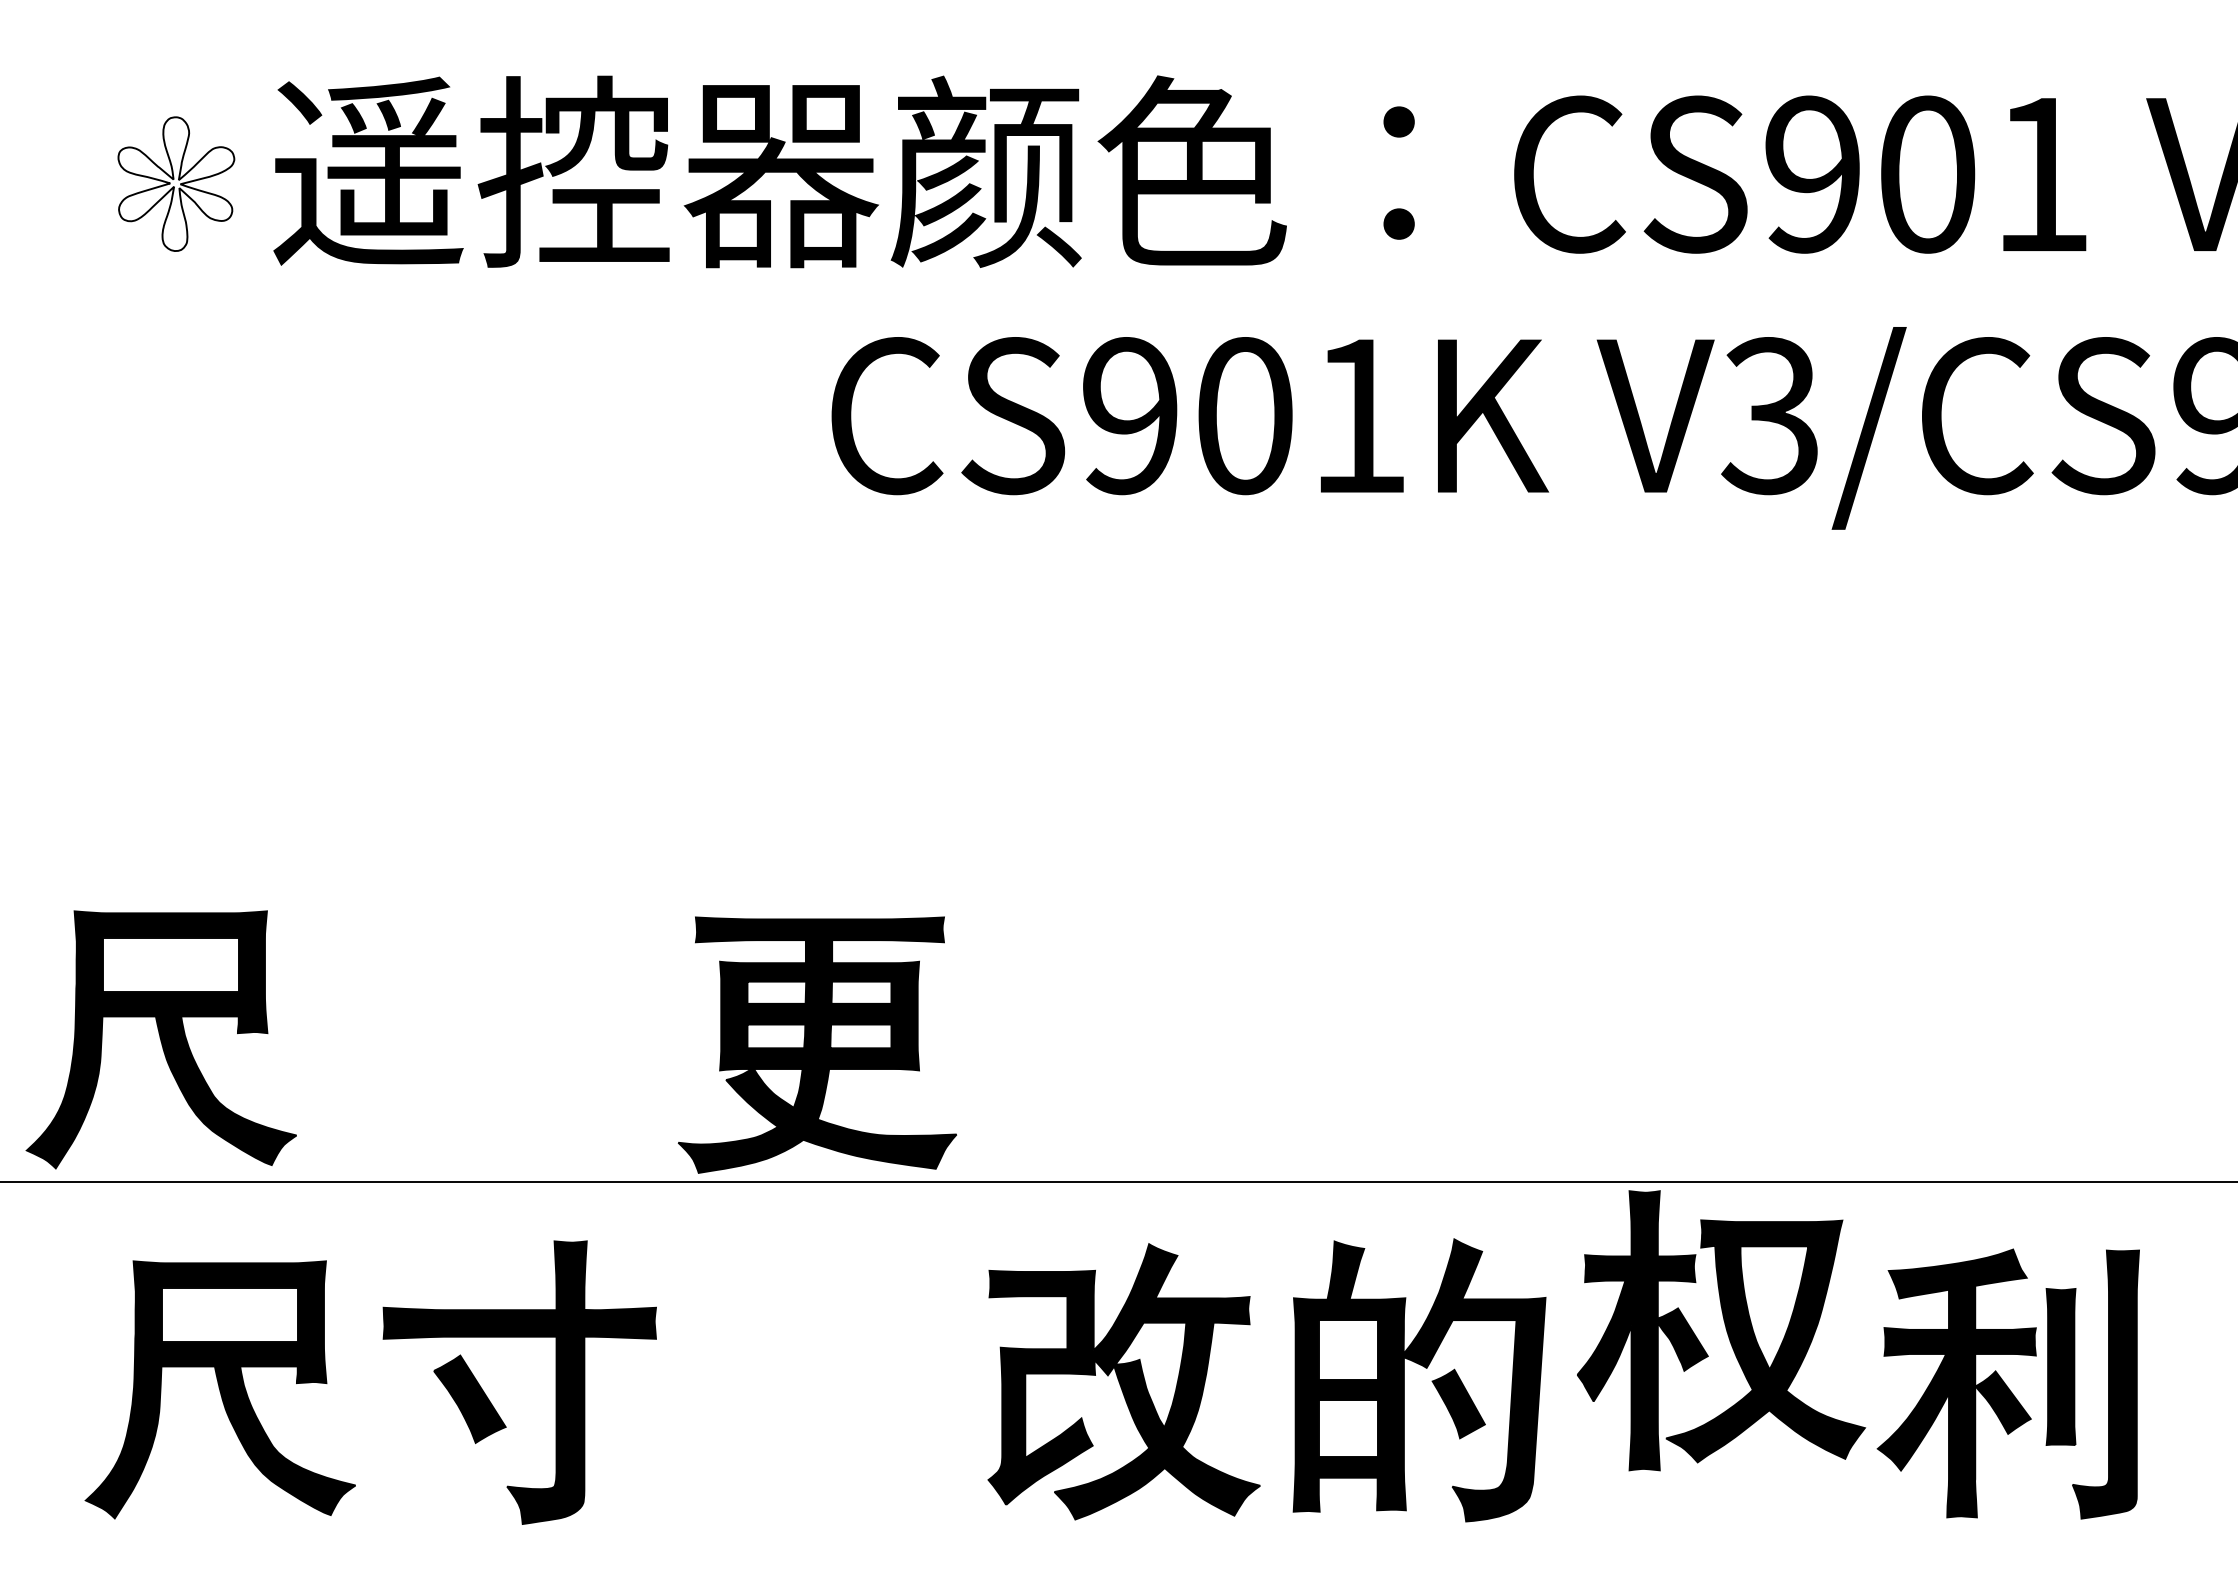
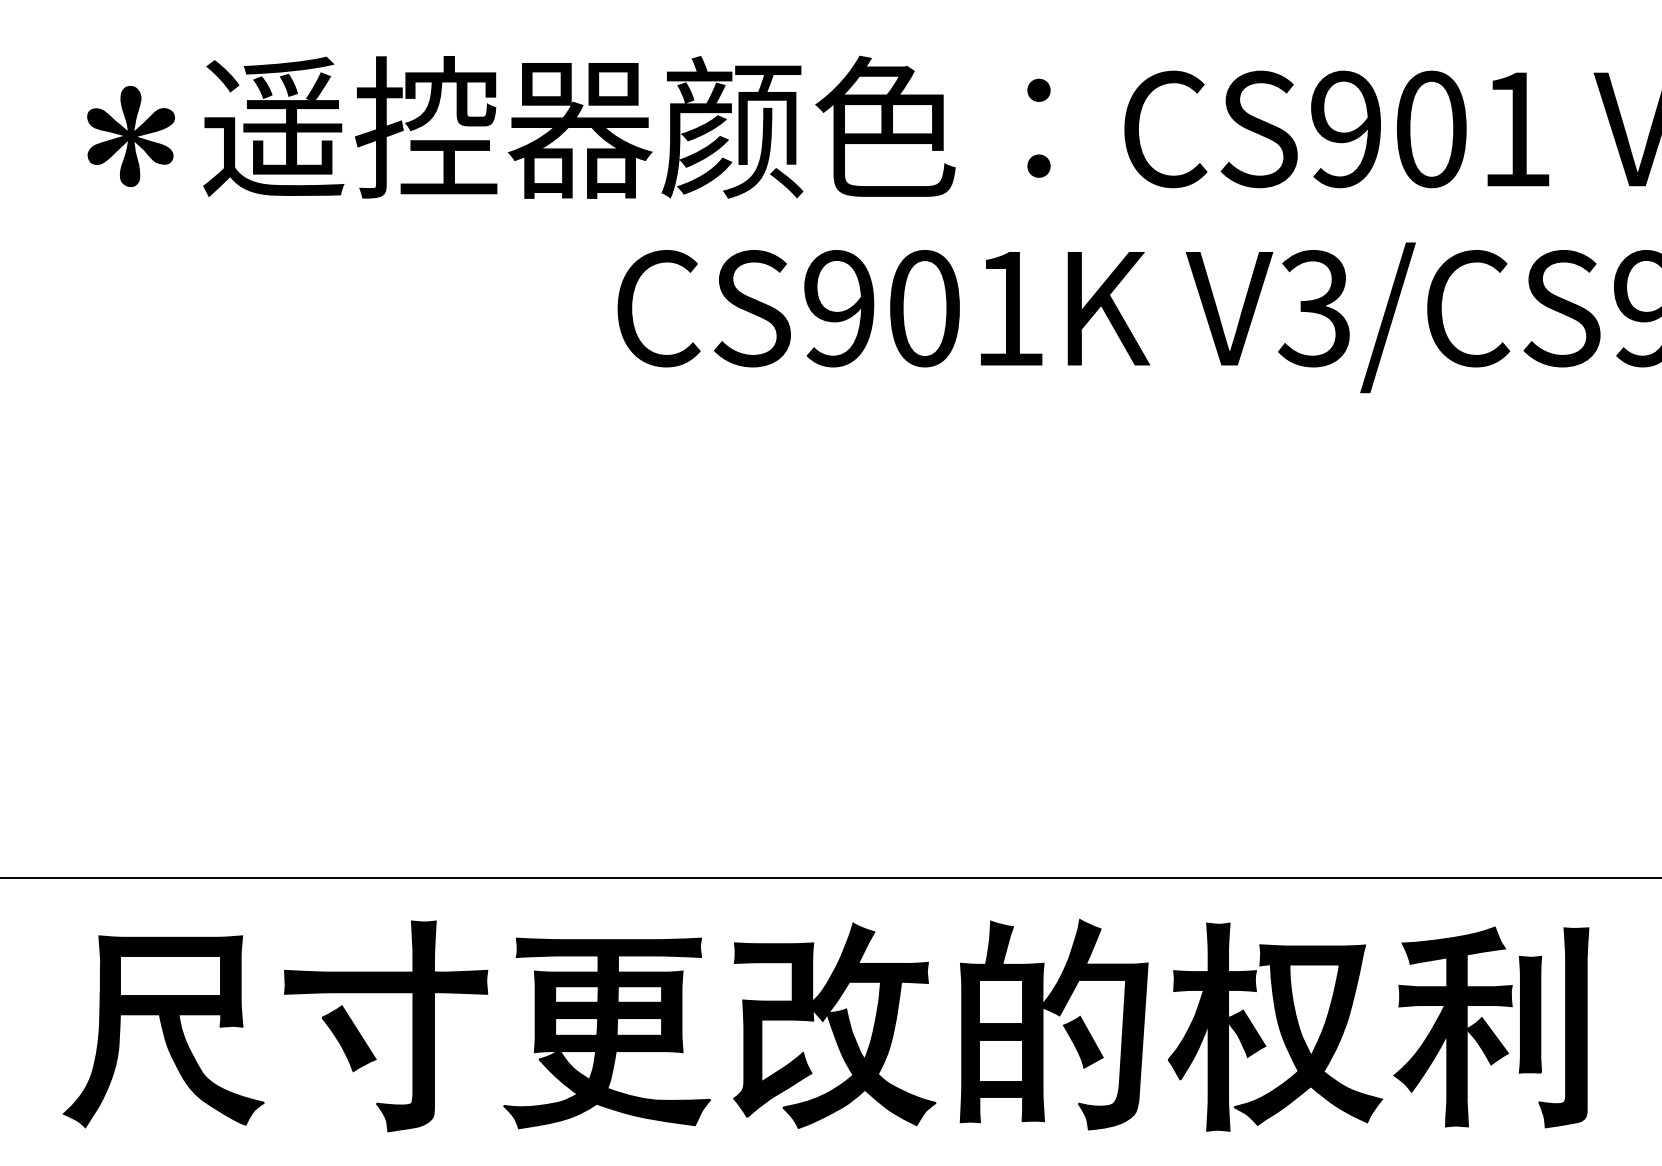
fill: (176, 184) -> (131, 136), added
part: (160, 1039) -> (119, 771), removed
part: (816, 1044) -> (606, 1032), moved
part: (1721, 1330) -> (1275, 1027), moved

